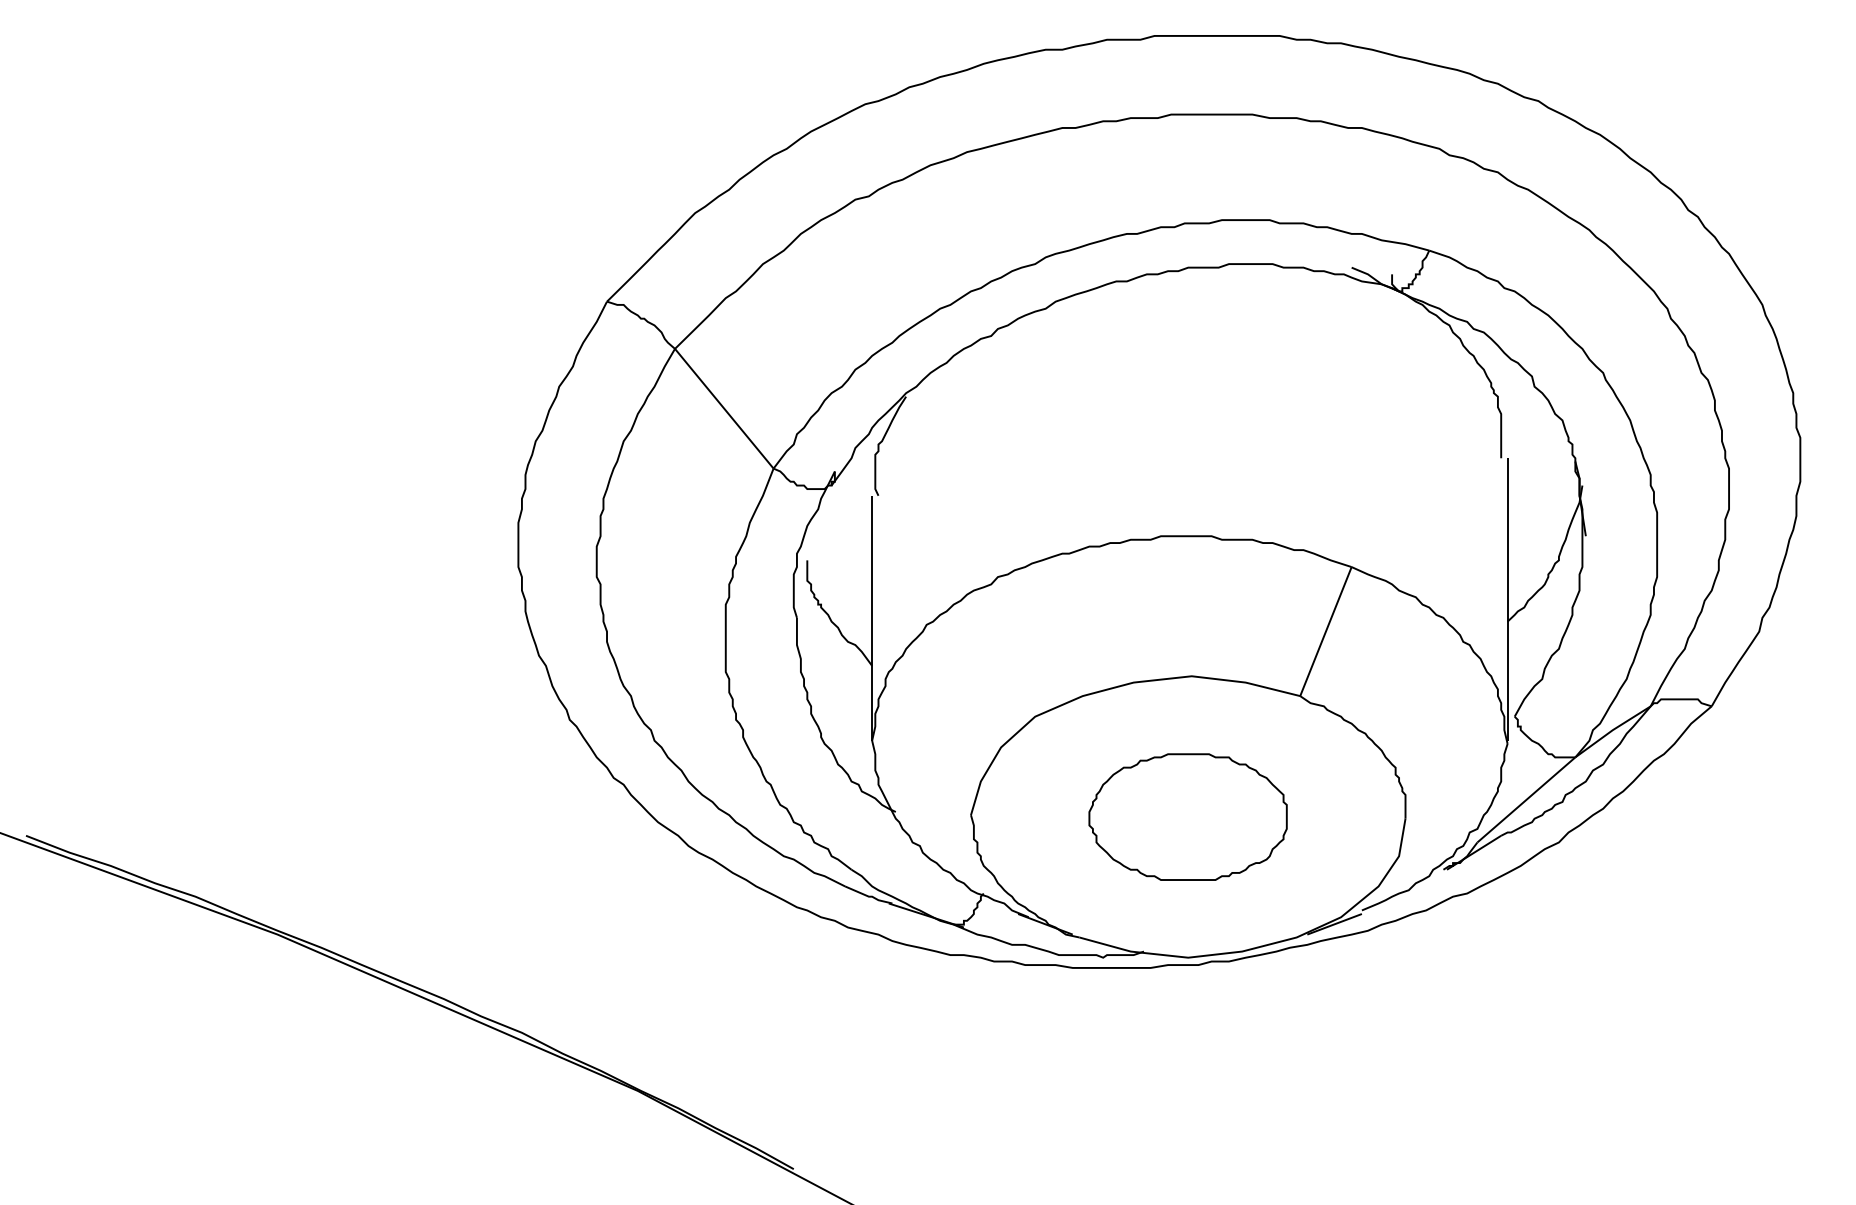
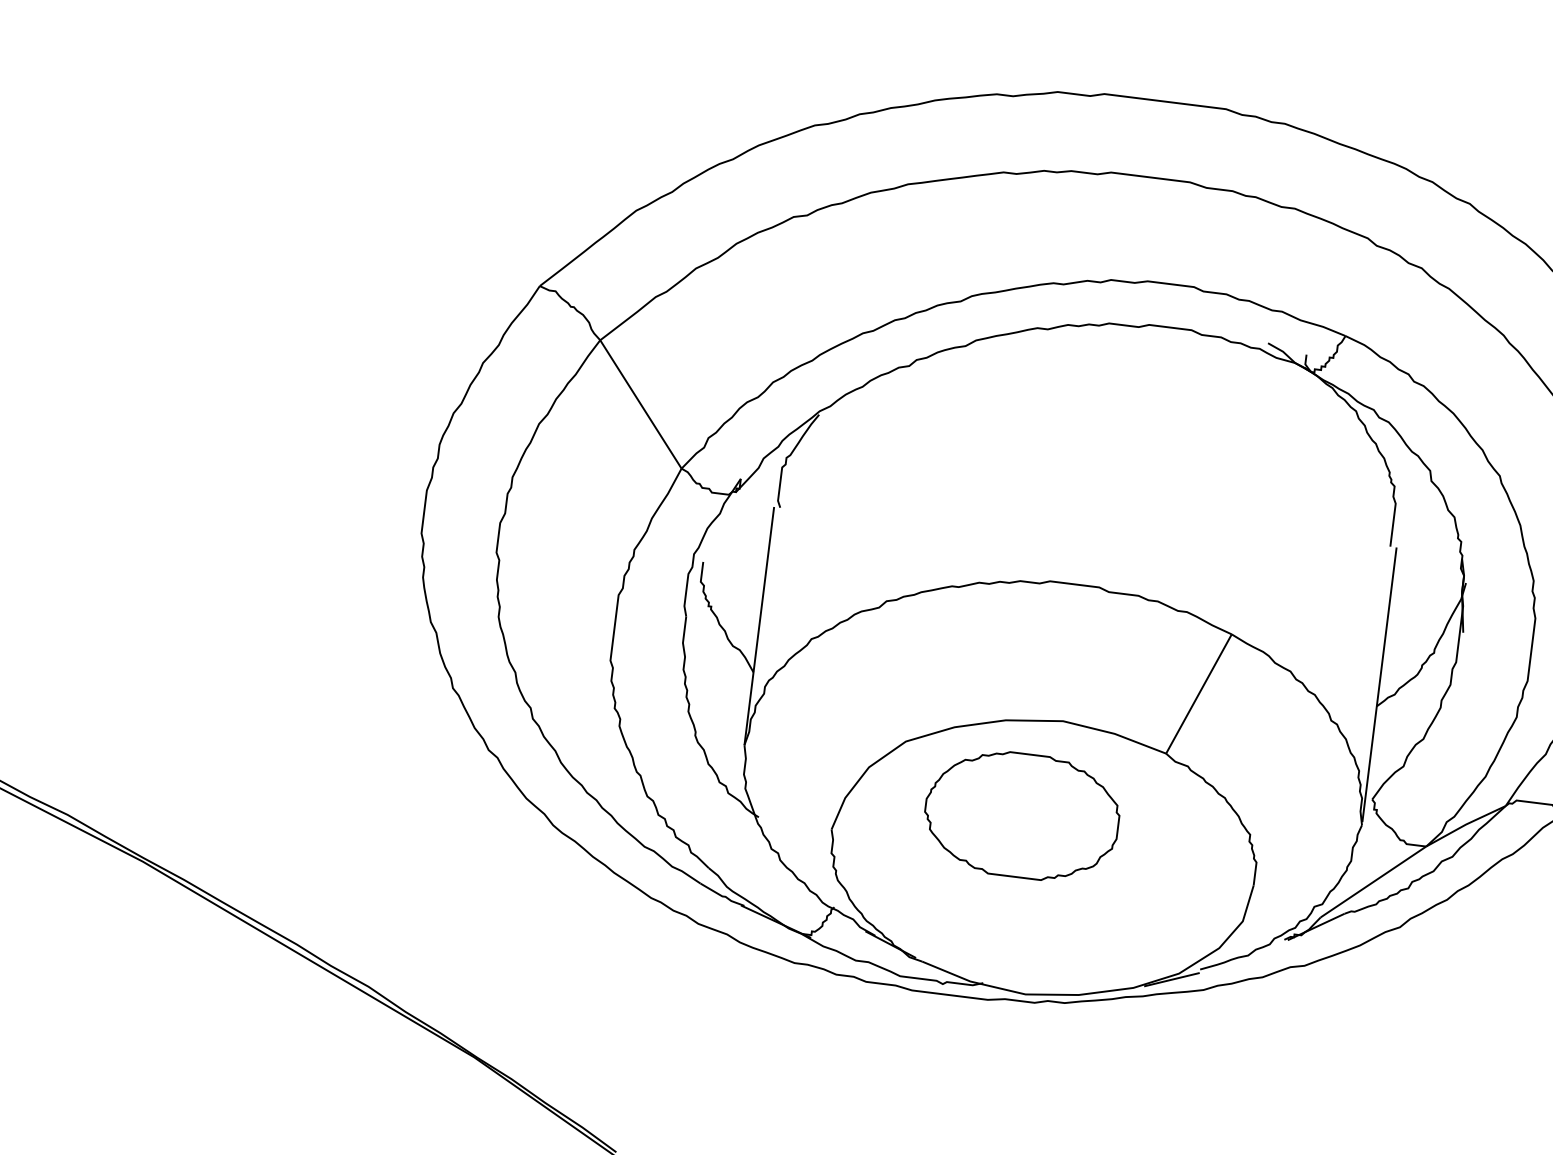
part: (1187, 816) -> (1021, 815), moved

